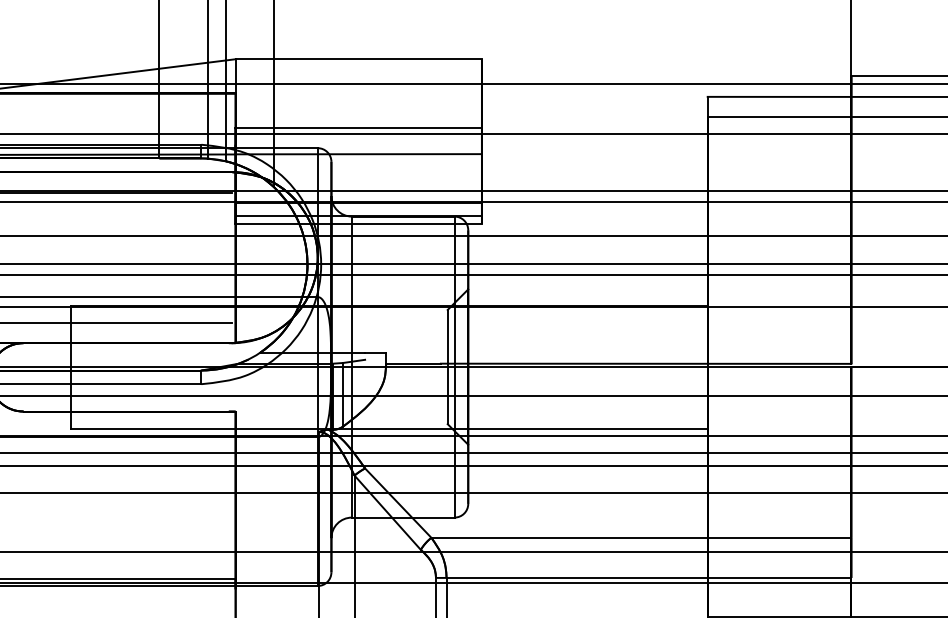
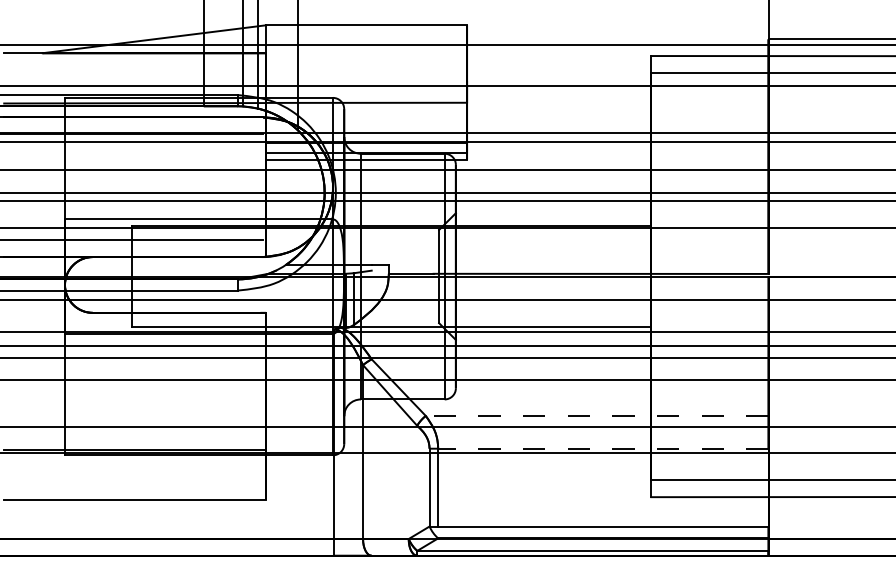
line: (358, 128) -> (366, 81), removed
line: (640, 537) -> (596, 415), solid -> dashed
line: (647, 577) -> (602, 448), solid -> dashed

